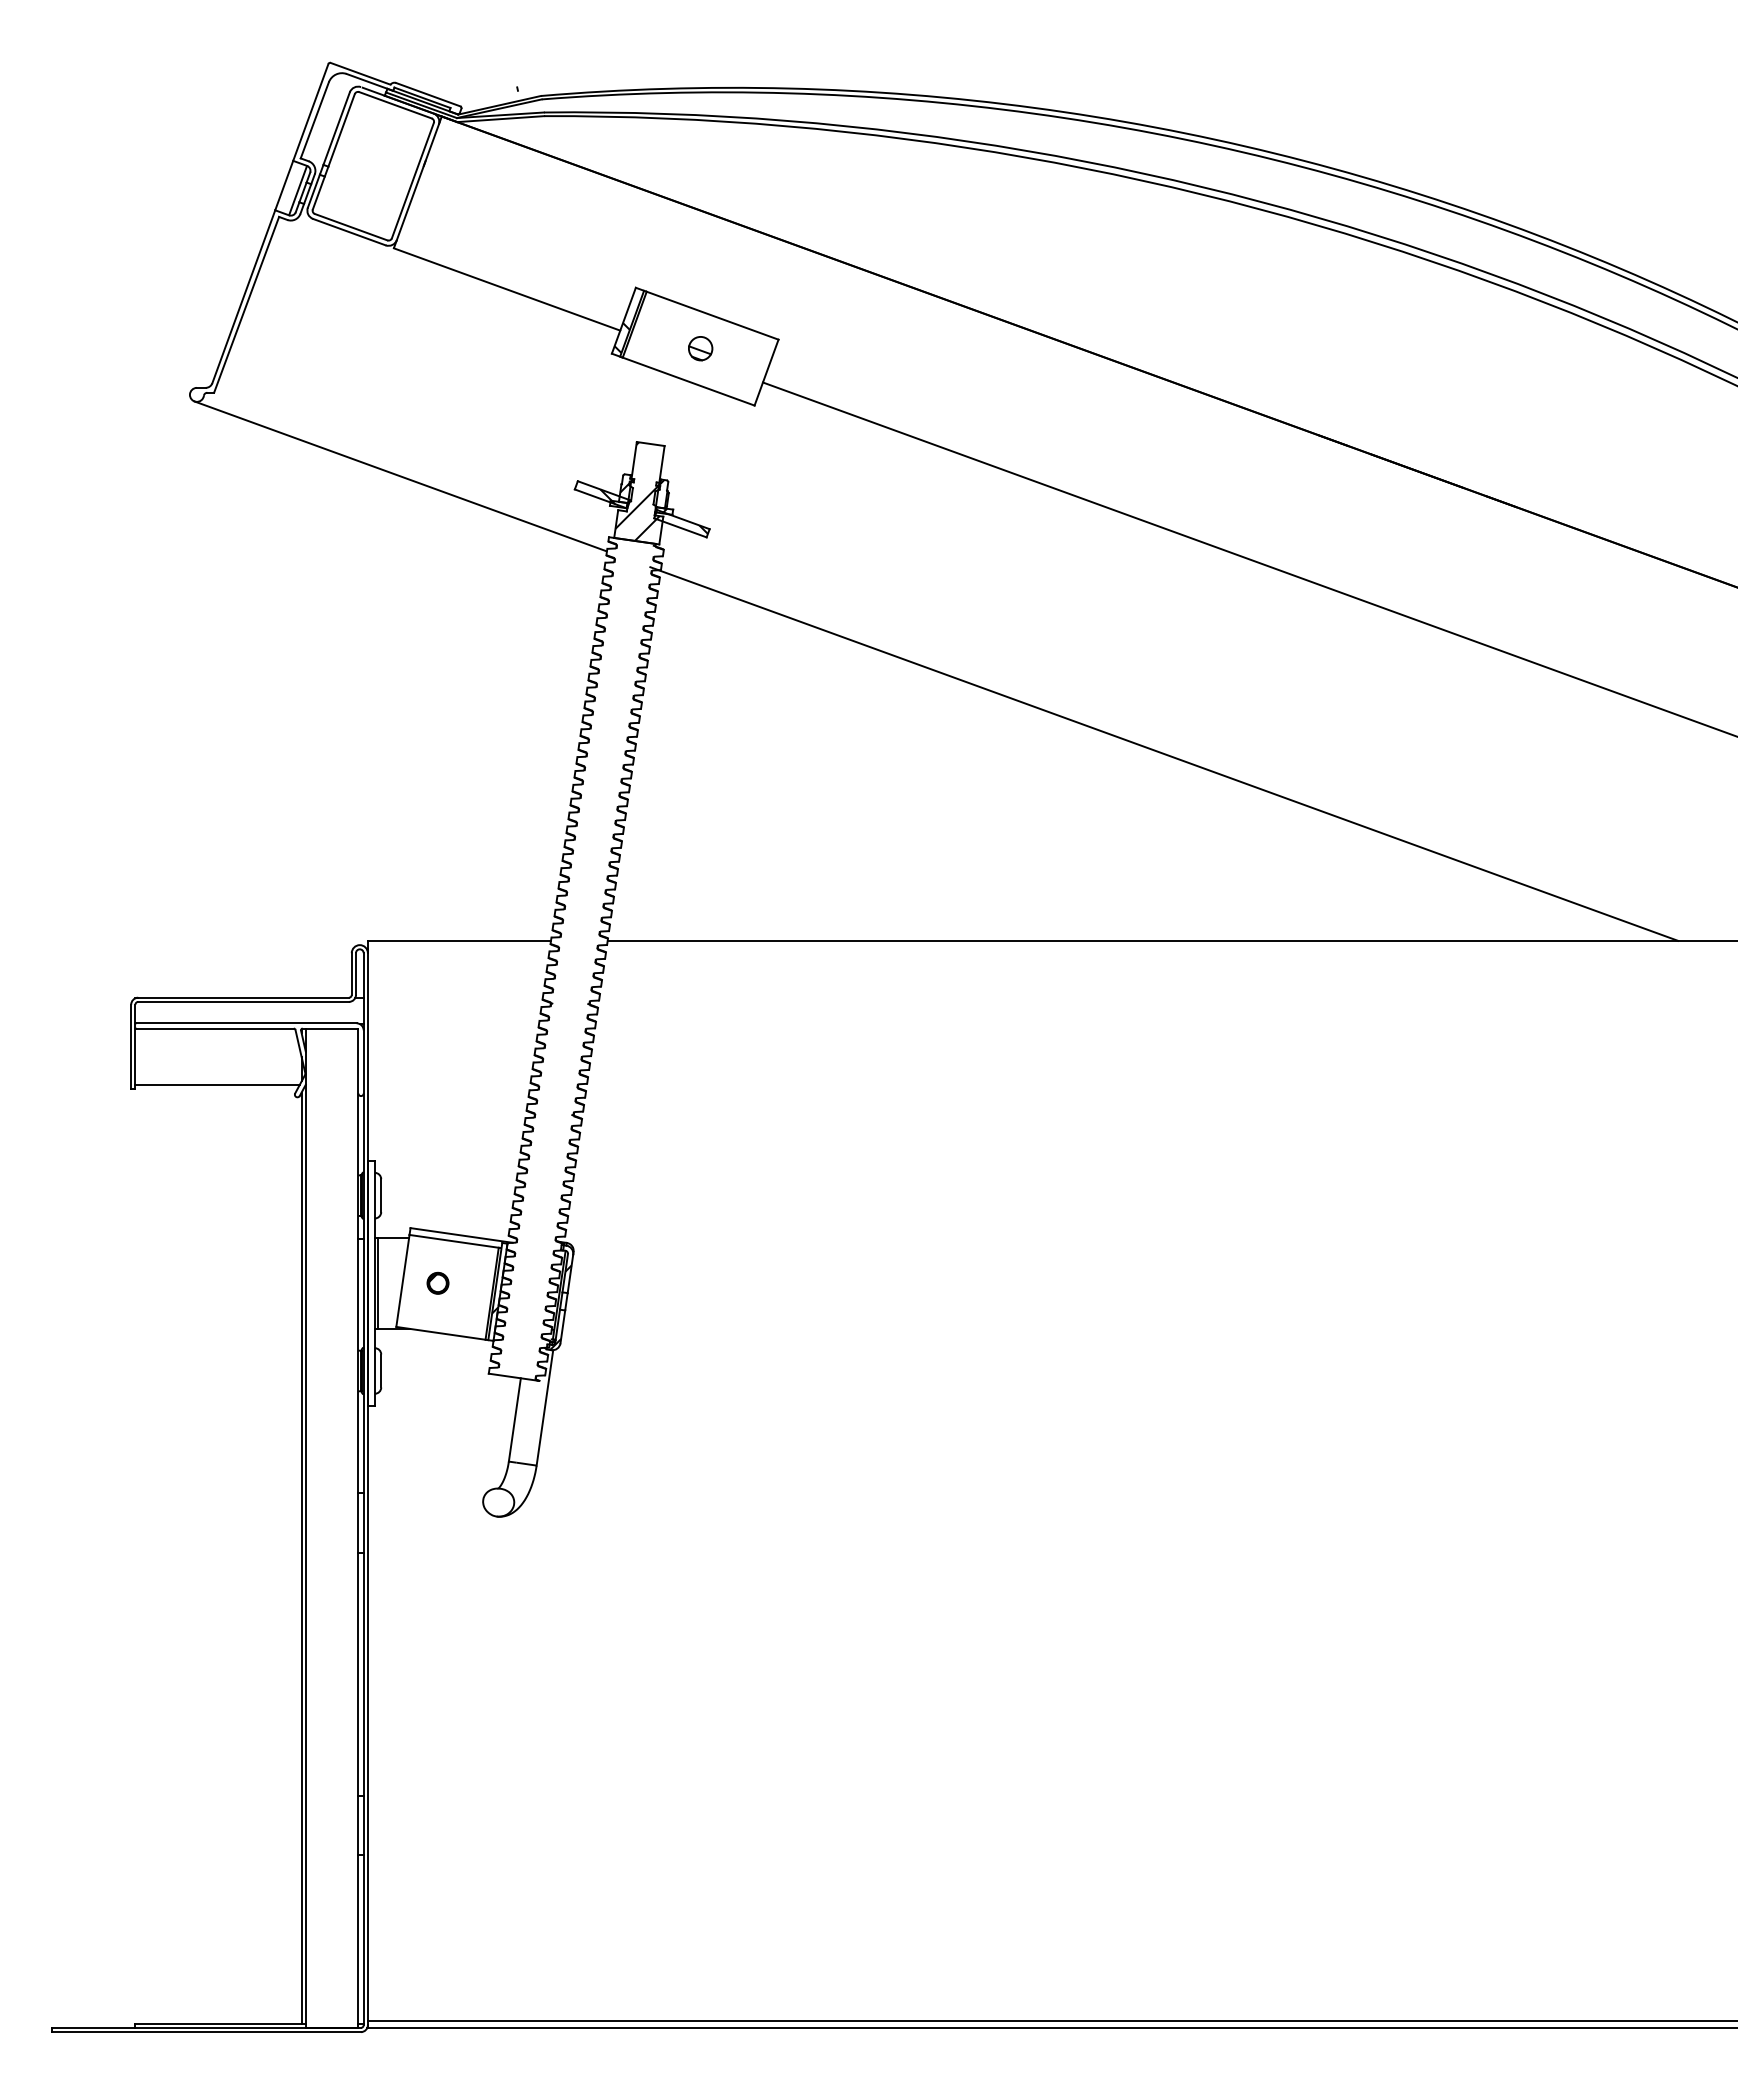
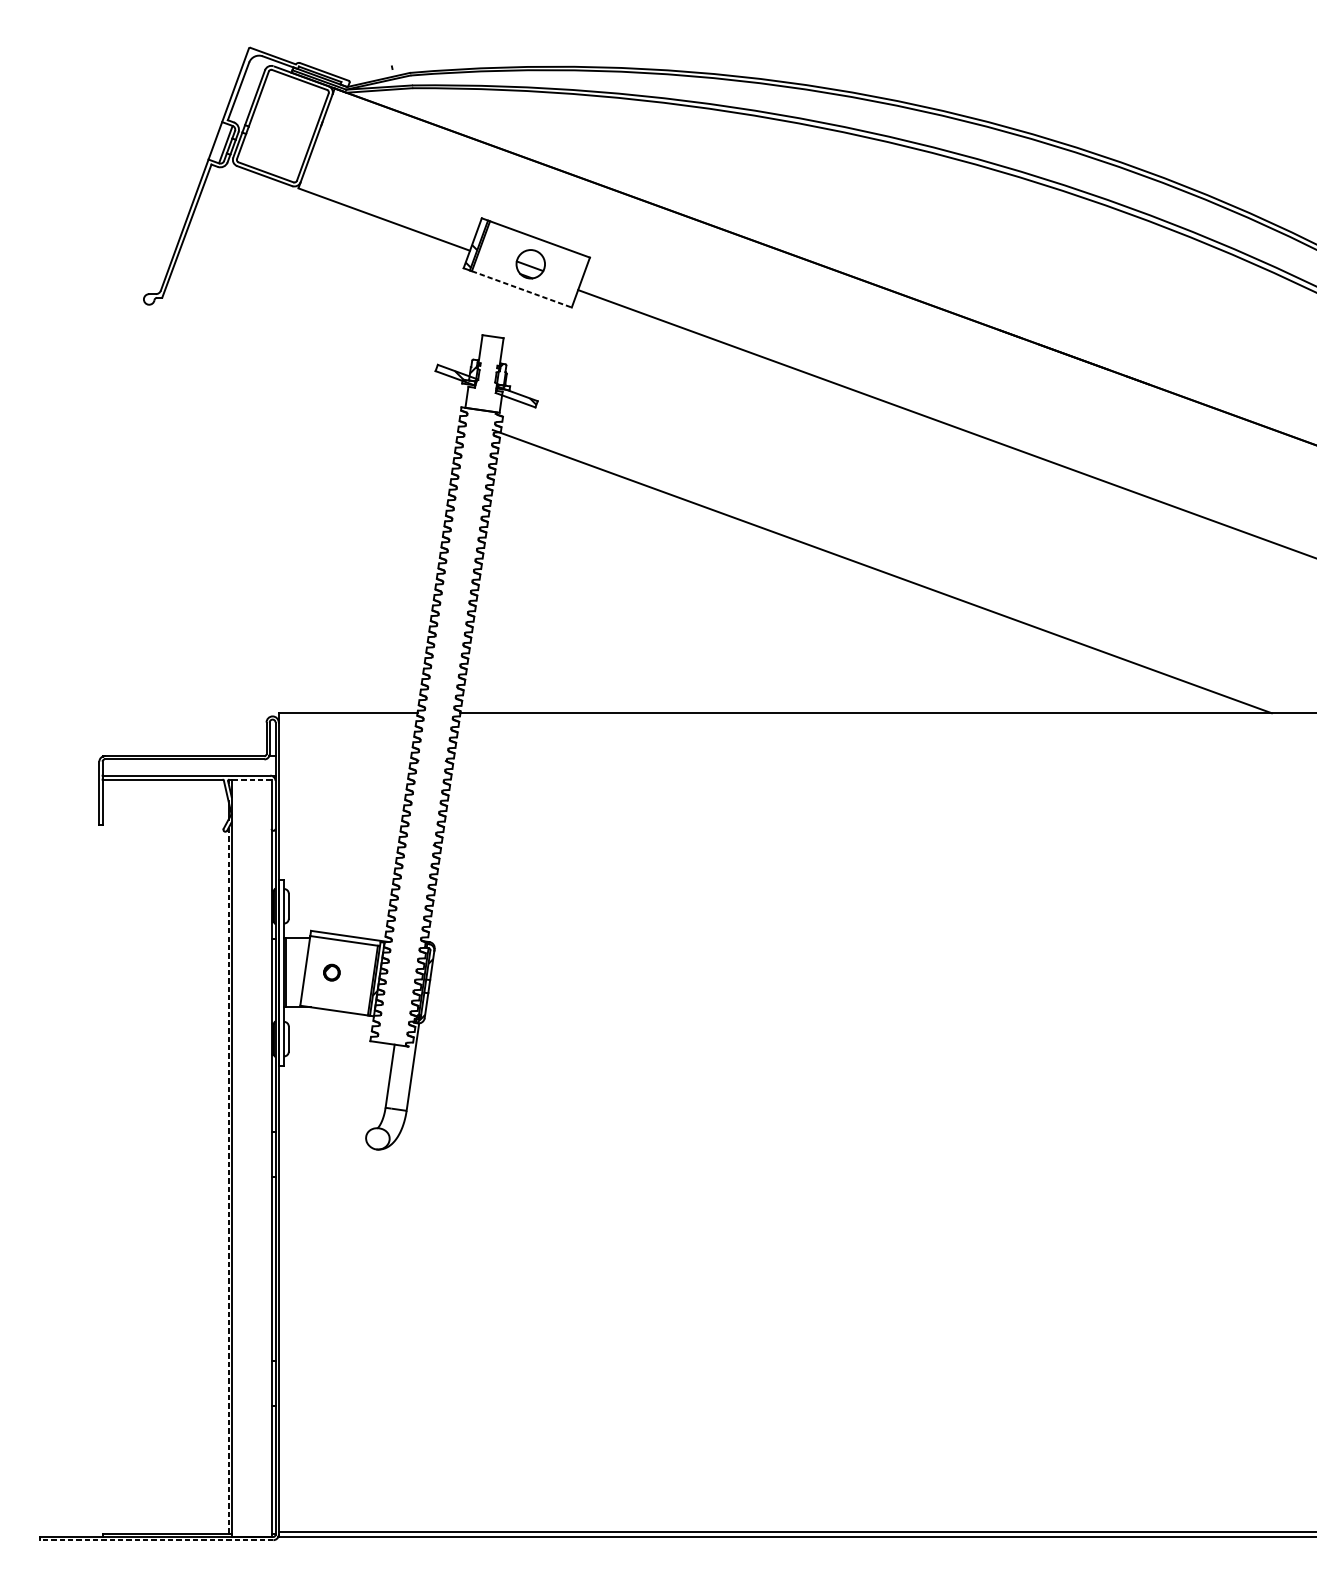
part: (700, 348) -> (530, 264), size x1.6
line: (689, 381) -> (522, 289), solid -> dashed
line: (400, 476) -> (303, 361), removed
hatch: (637, 491) -> (483, 372), removed
line: (331, 1028) -> (251, 779), solid -> dashed
line: (217, 1084) -> (164, 822), removed
line: (301, 1558) -> (228, 1181), solid -> dashed
line: (206, 2032) -> (156, 1540), solid -> dashed

